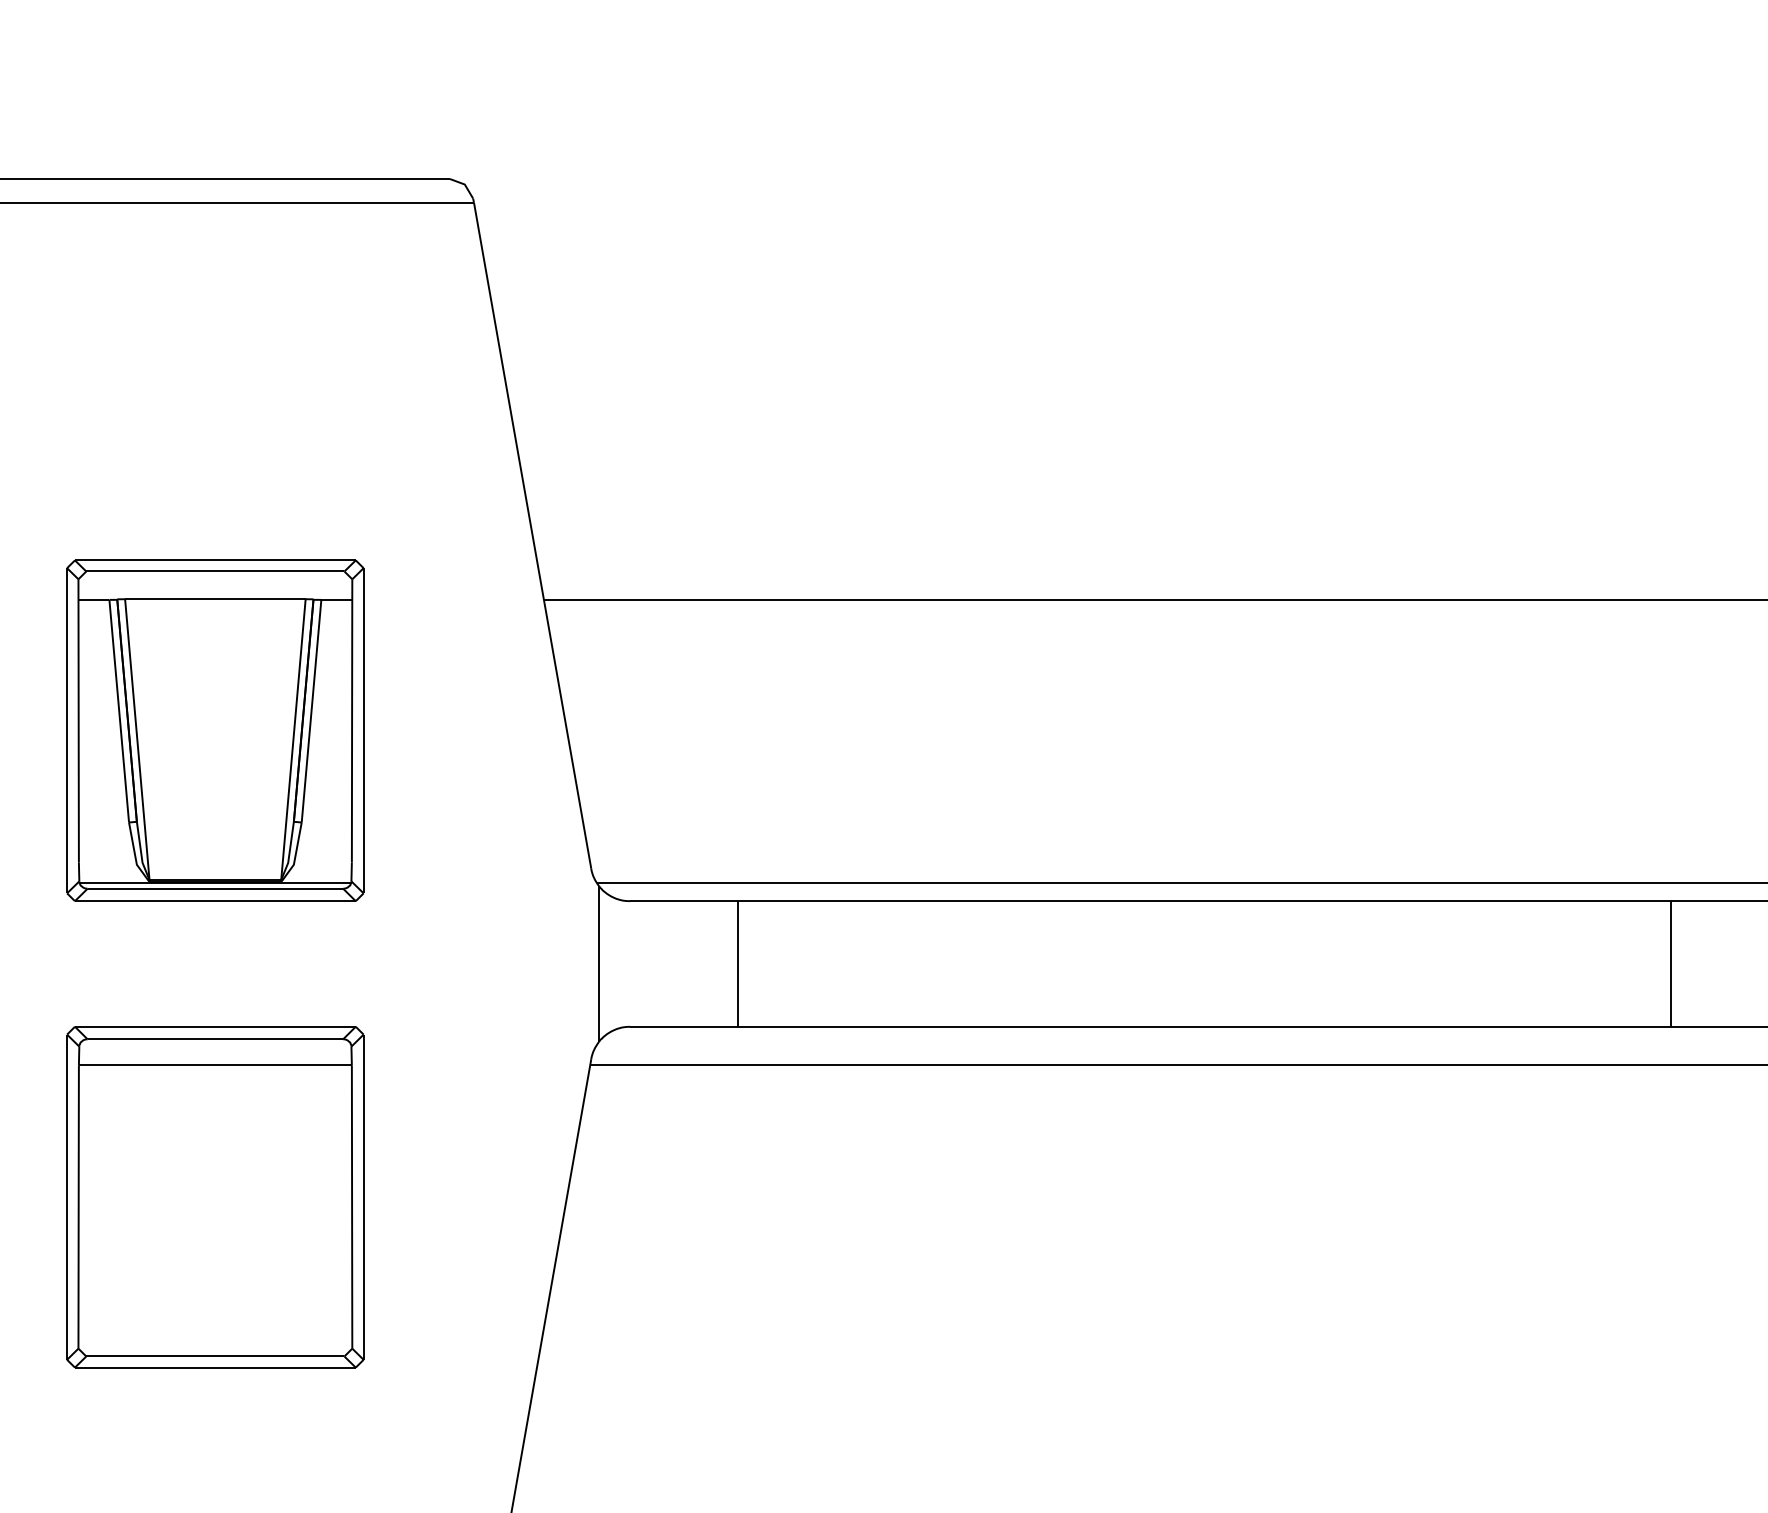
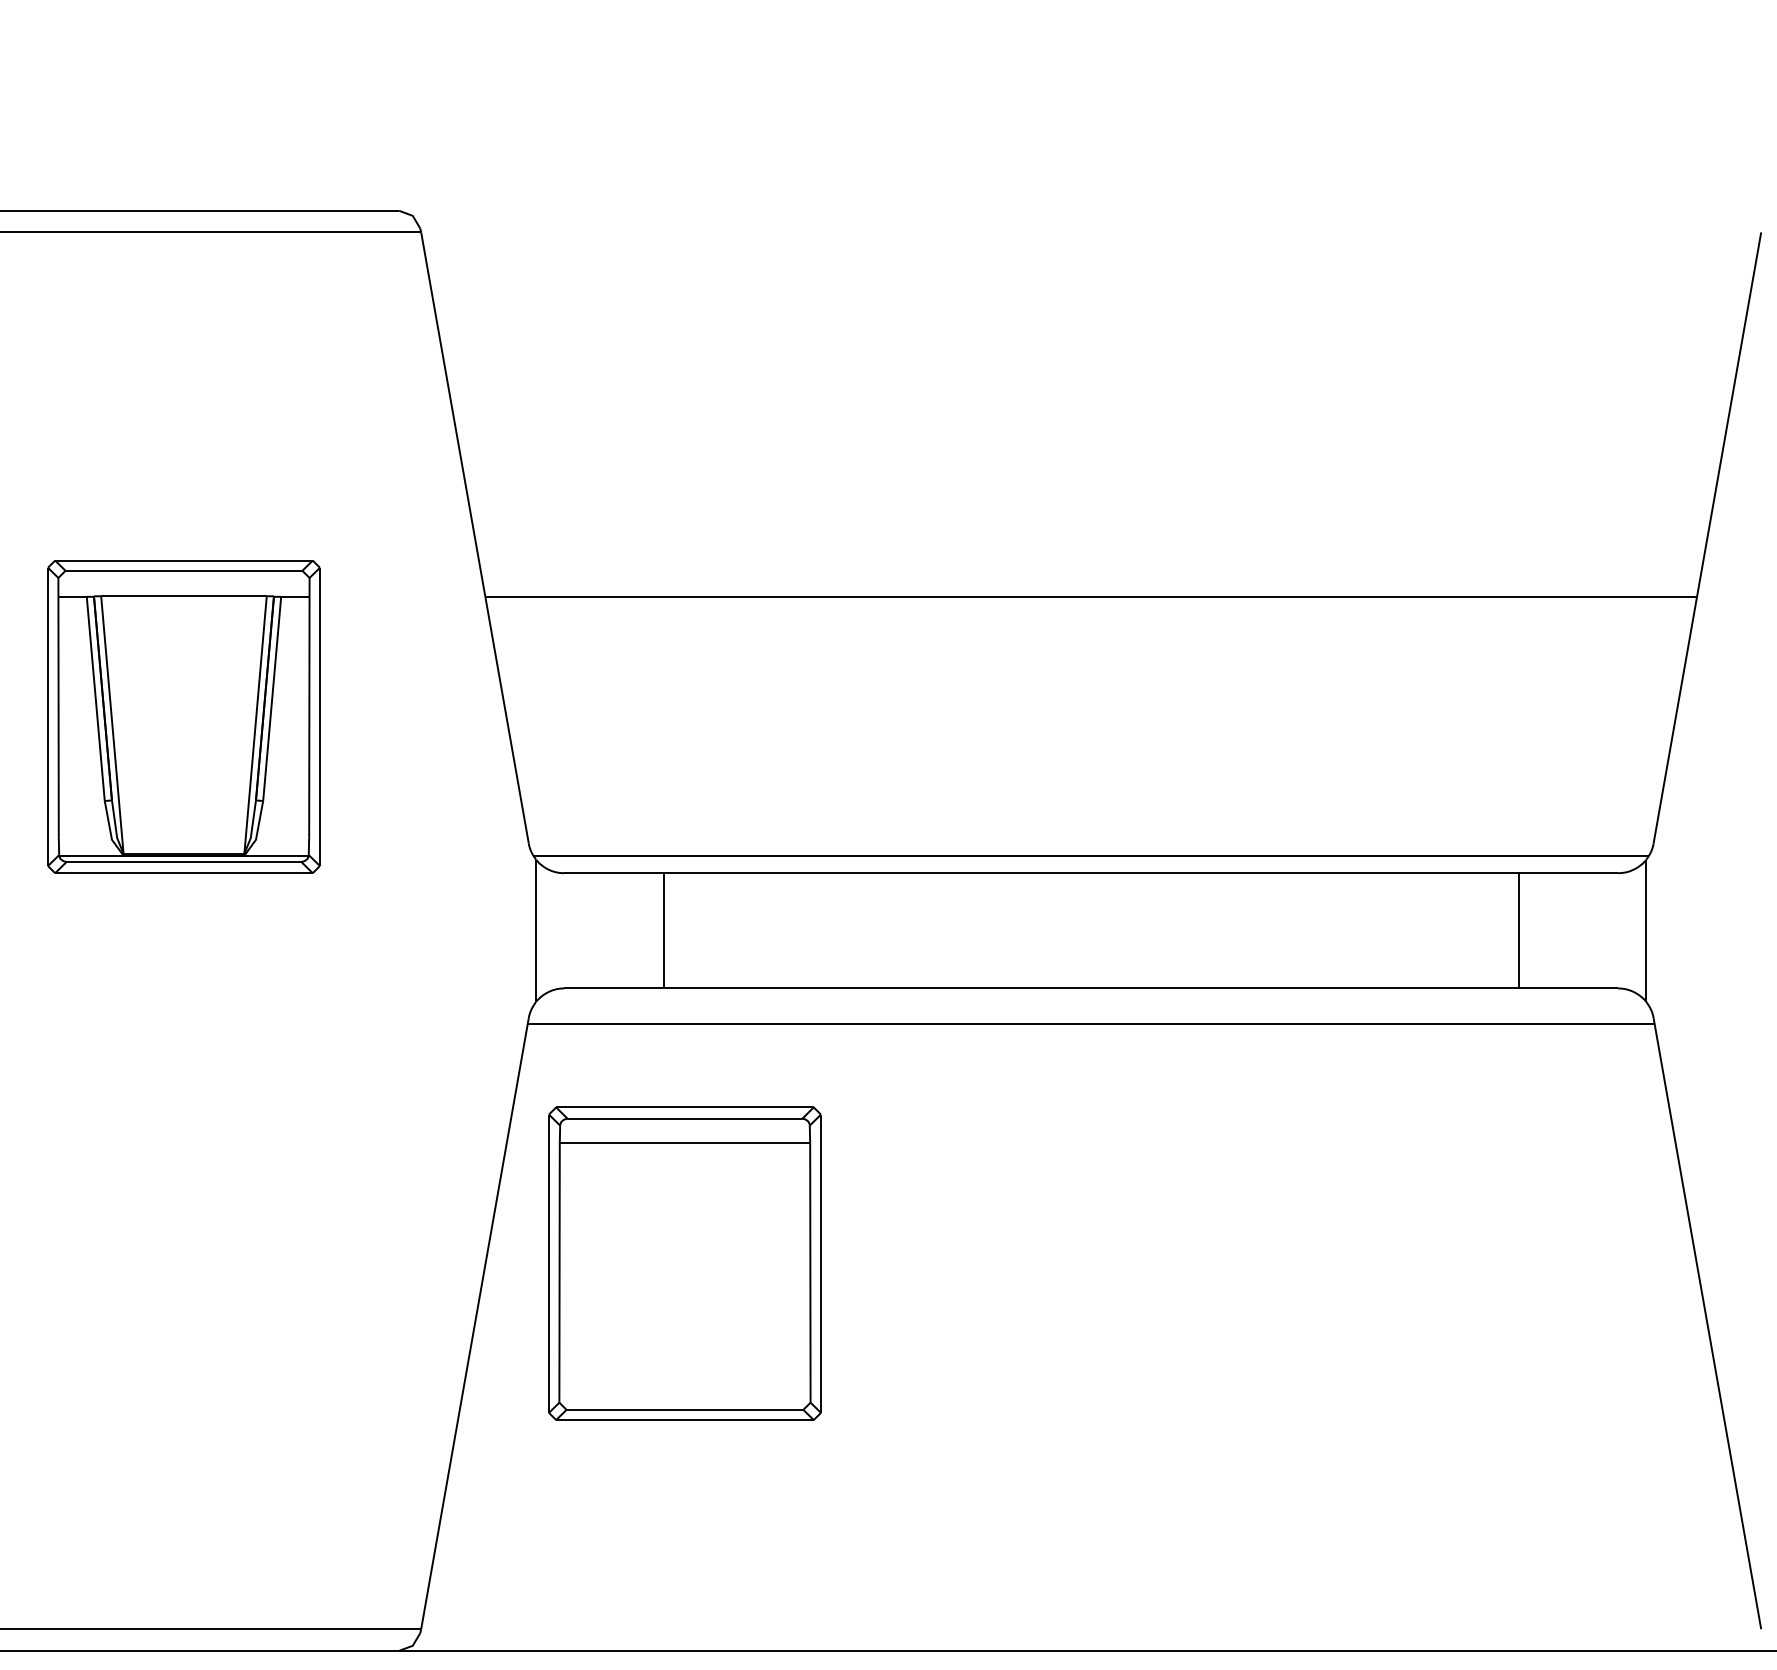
part: (214, 1196) -> (684, 1263), moved

